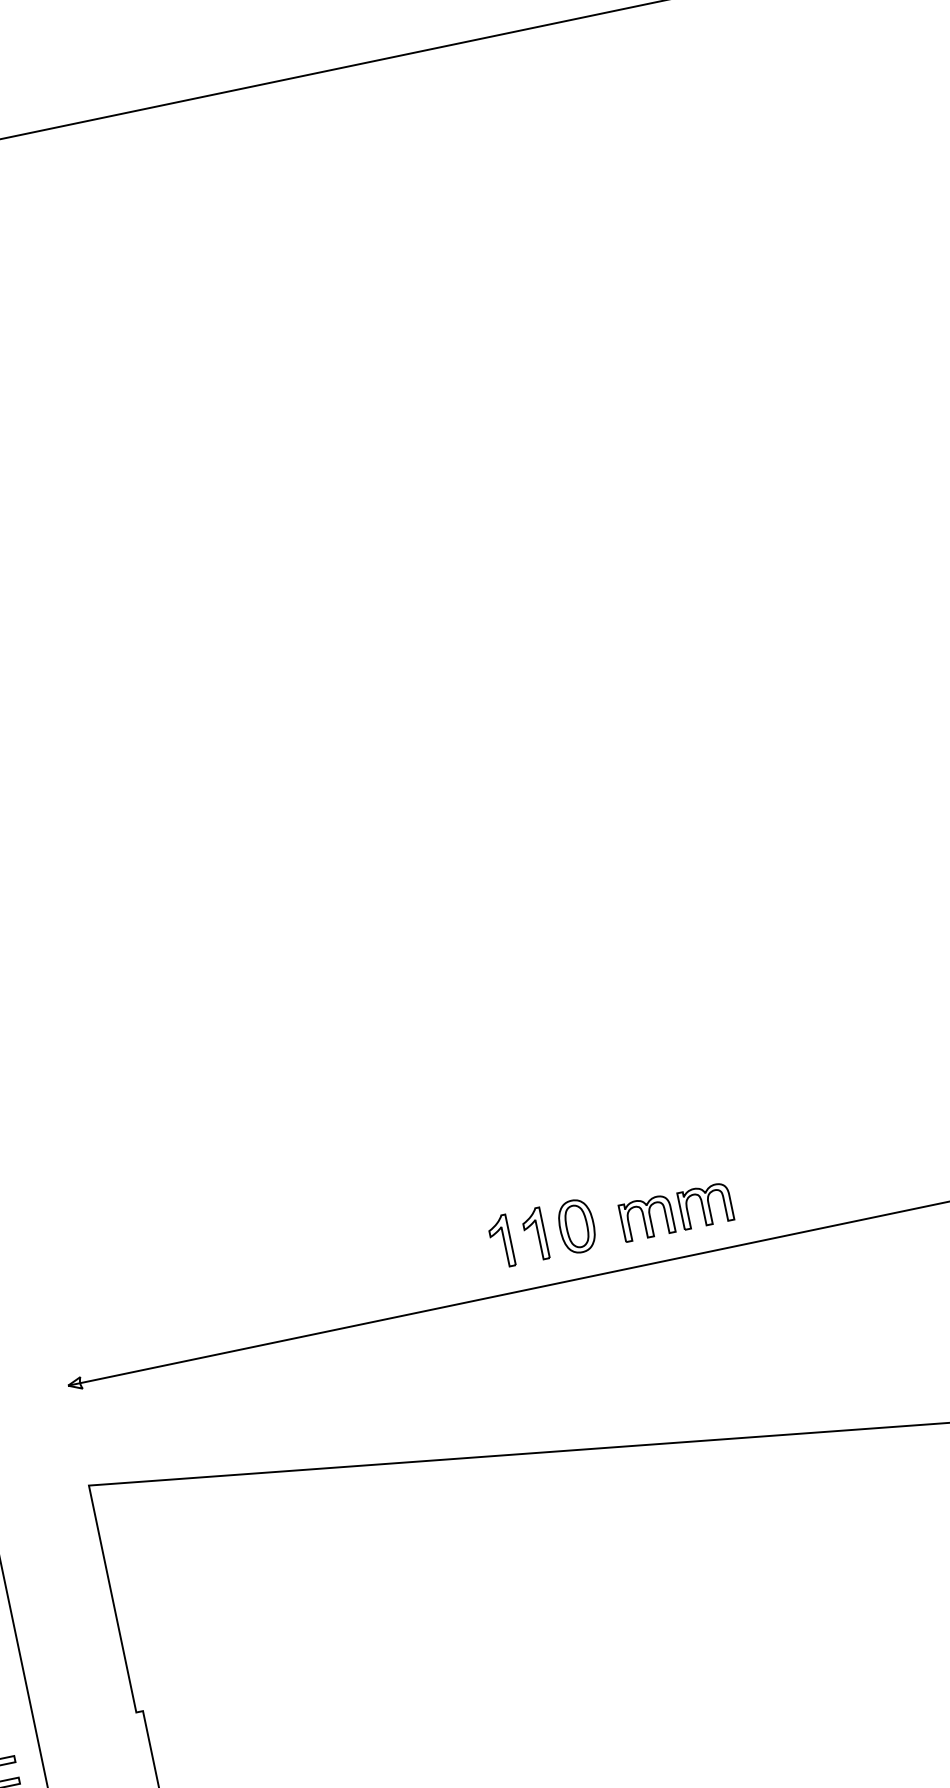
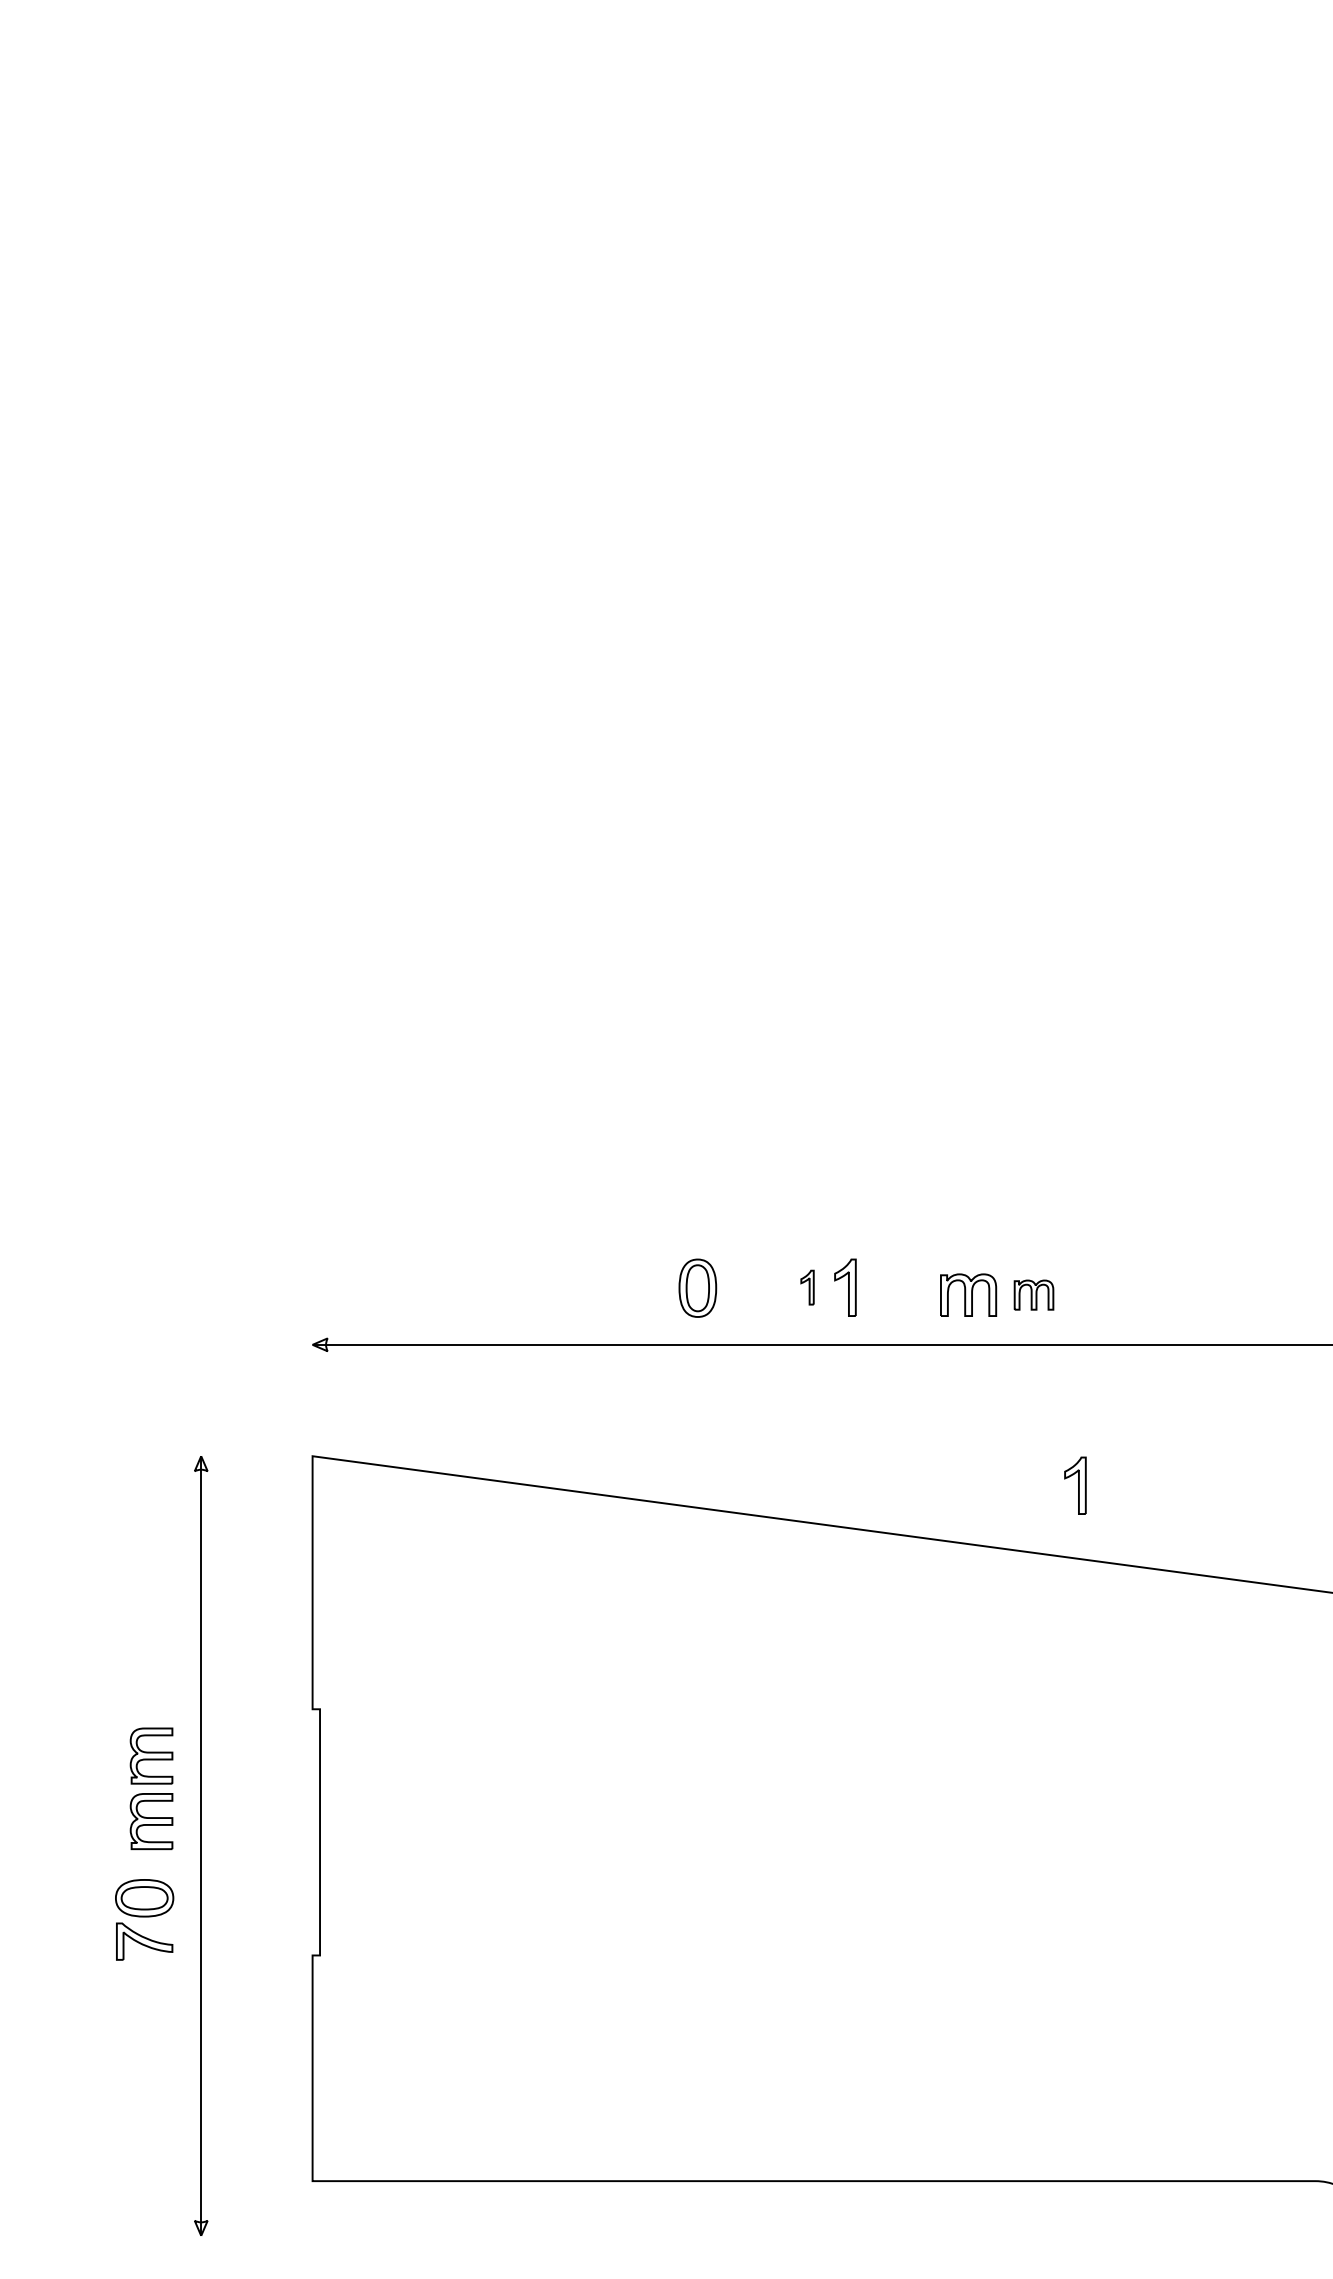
part: (705, 1205) -> (1033, 1294), size x0.7
part: (576, 1225) -> (697, 1287), moved
part: (501, 1241) -> (807, 1287), size x0.6
part: (778, 1368) -> (1075, 1485), added

